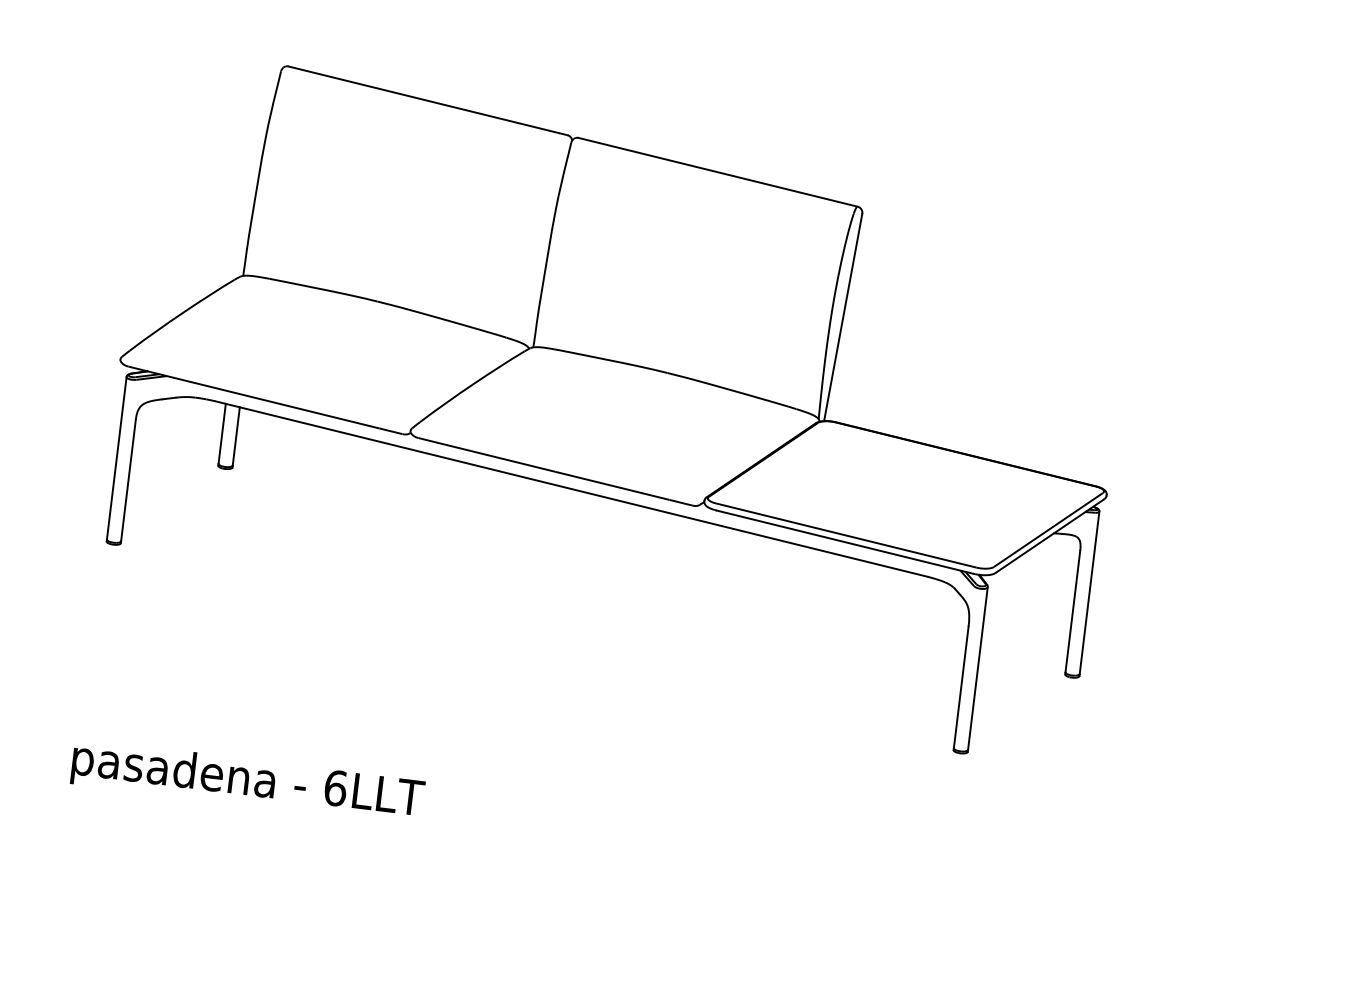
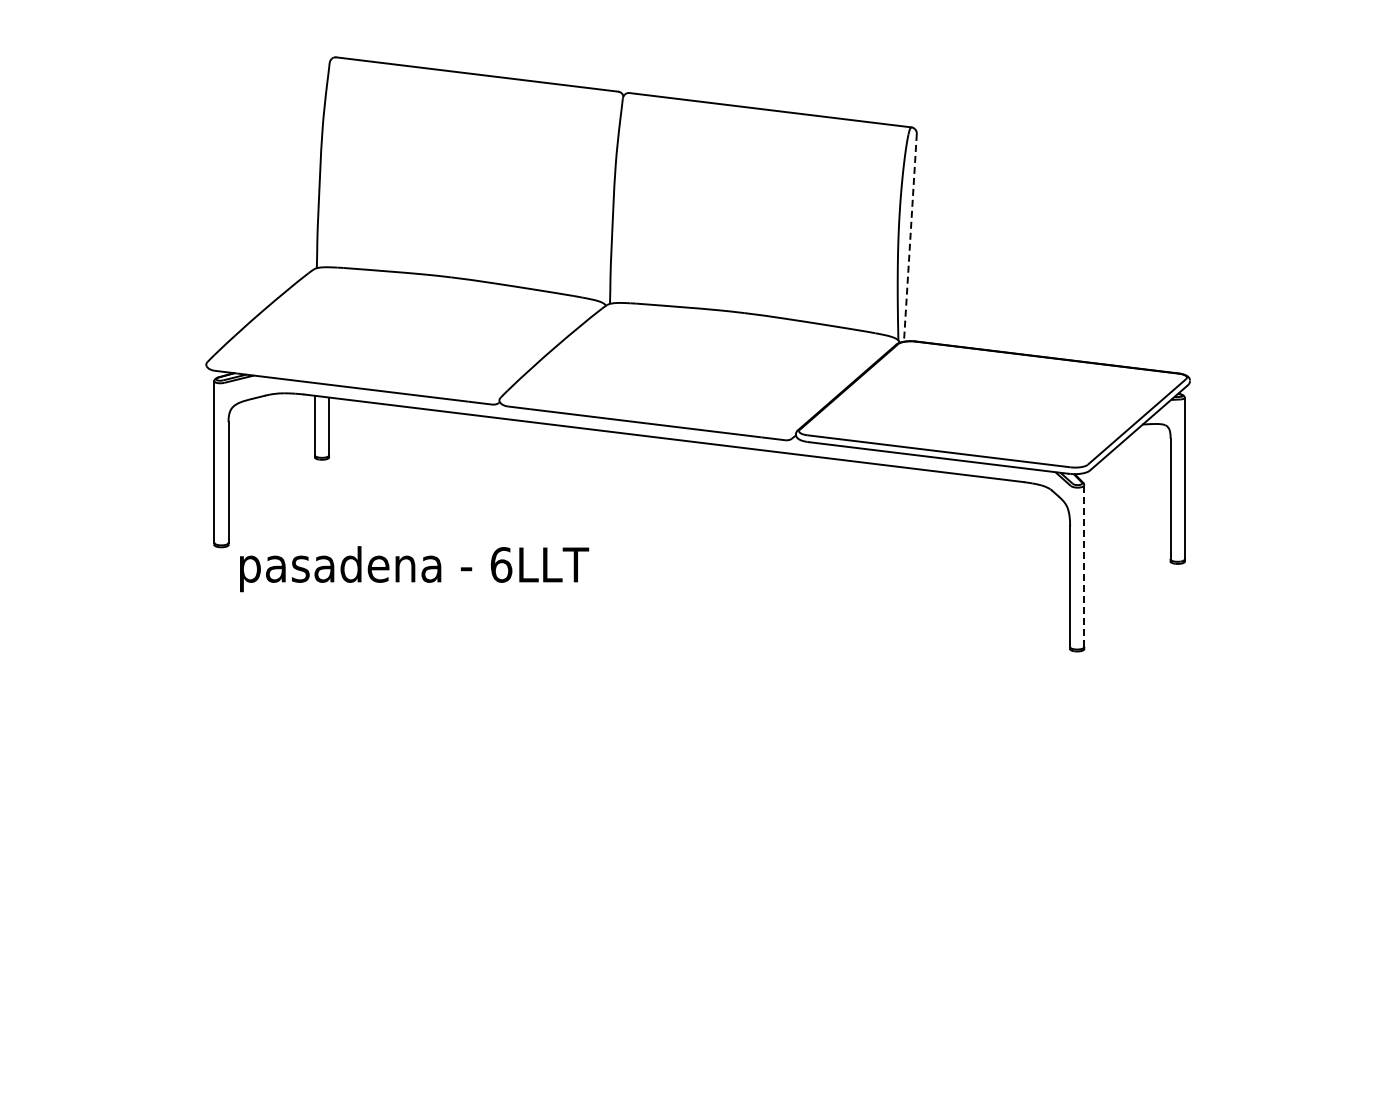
line: (843, 318) -> (910, 238), solid -> dashed
line: (978, 668) -> (1084, 566), solid -> dashed
text: (247, 782) -> (414, 569), moved

